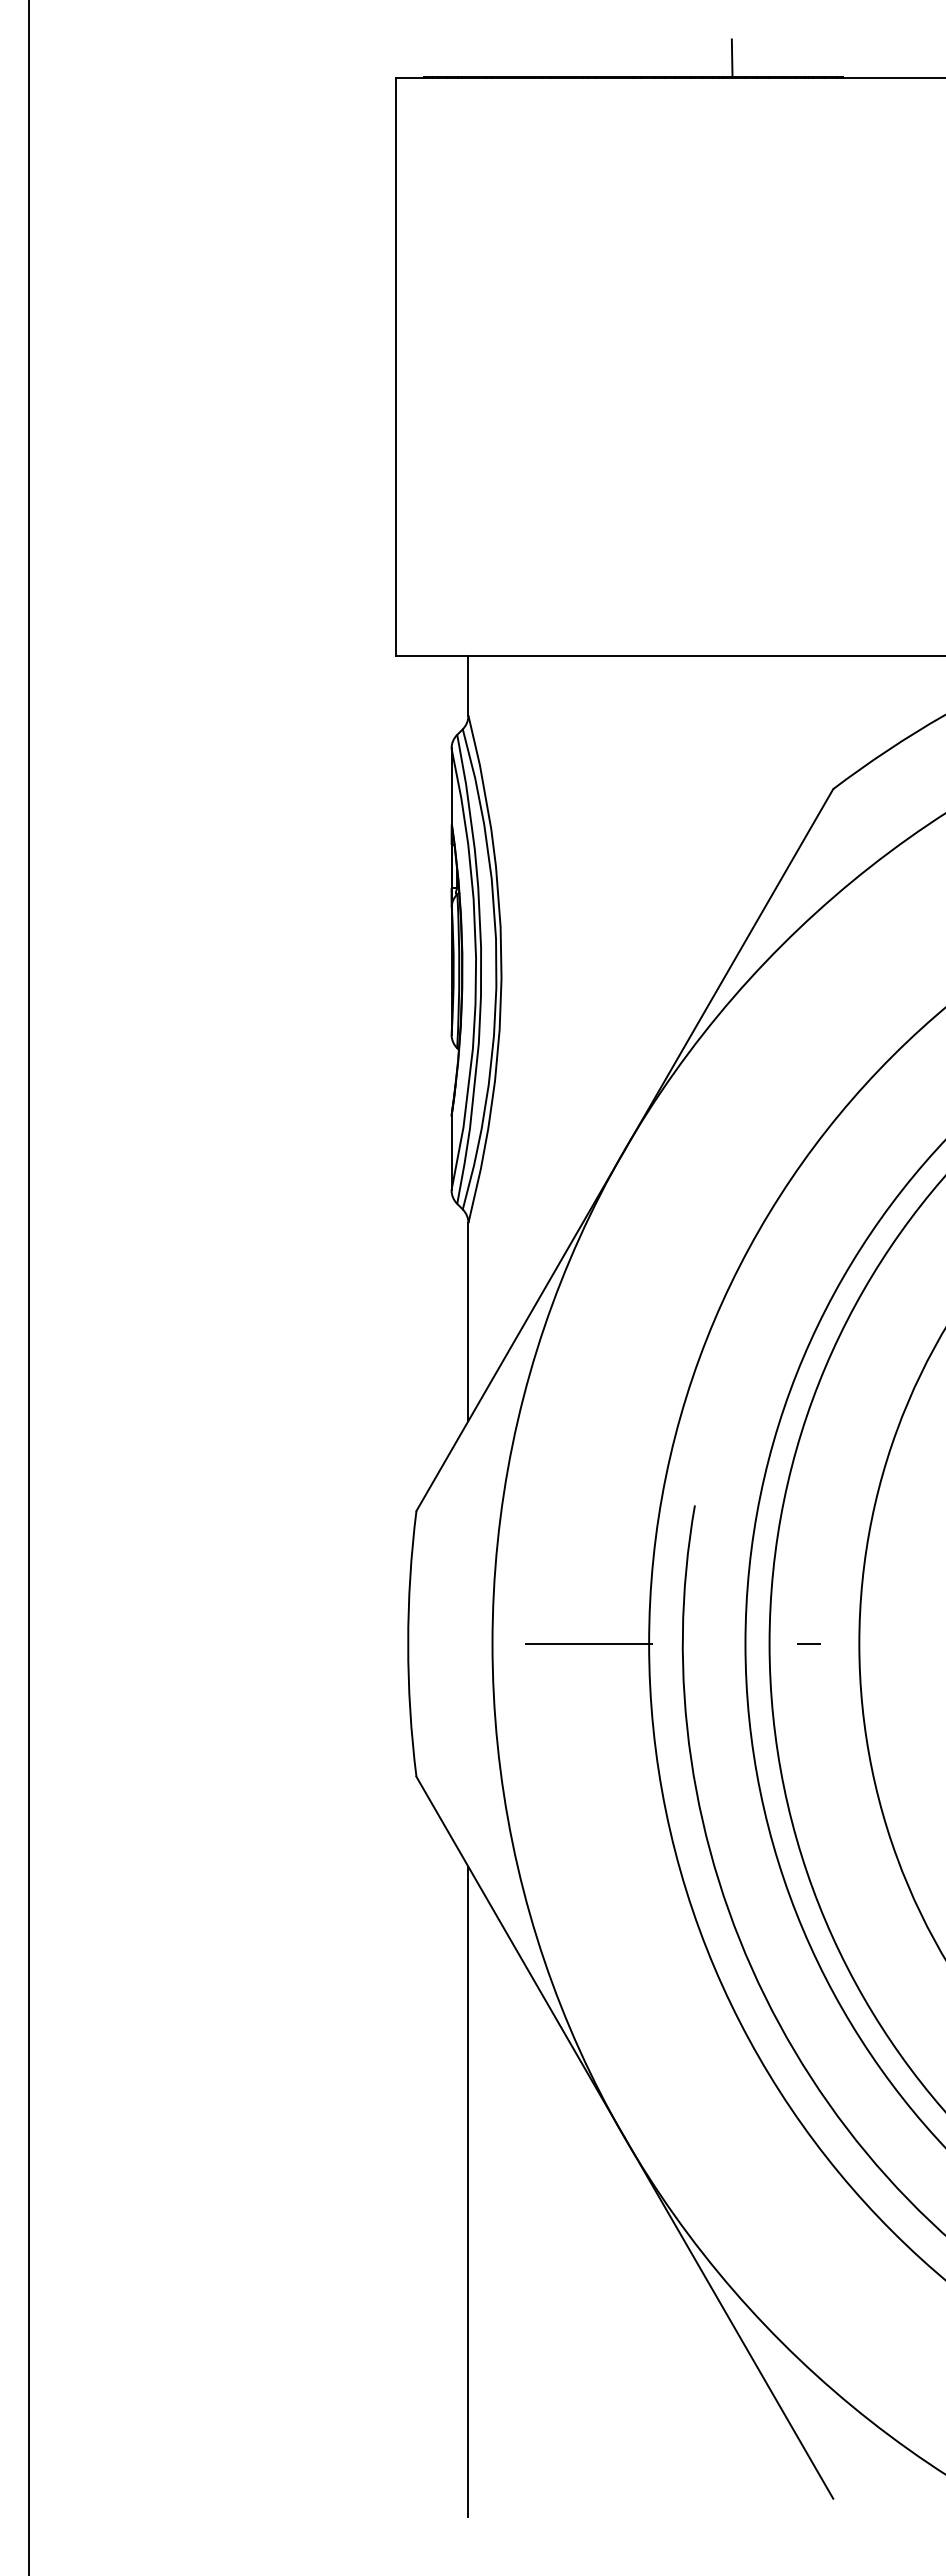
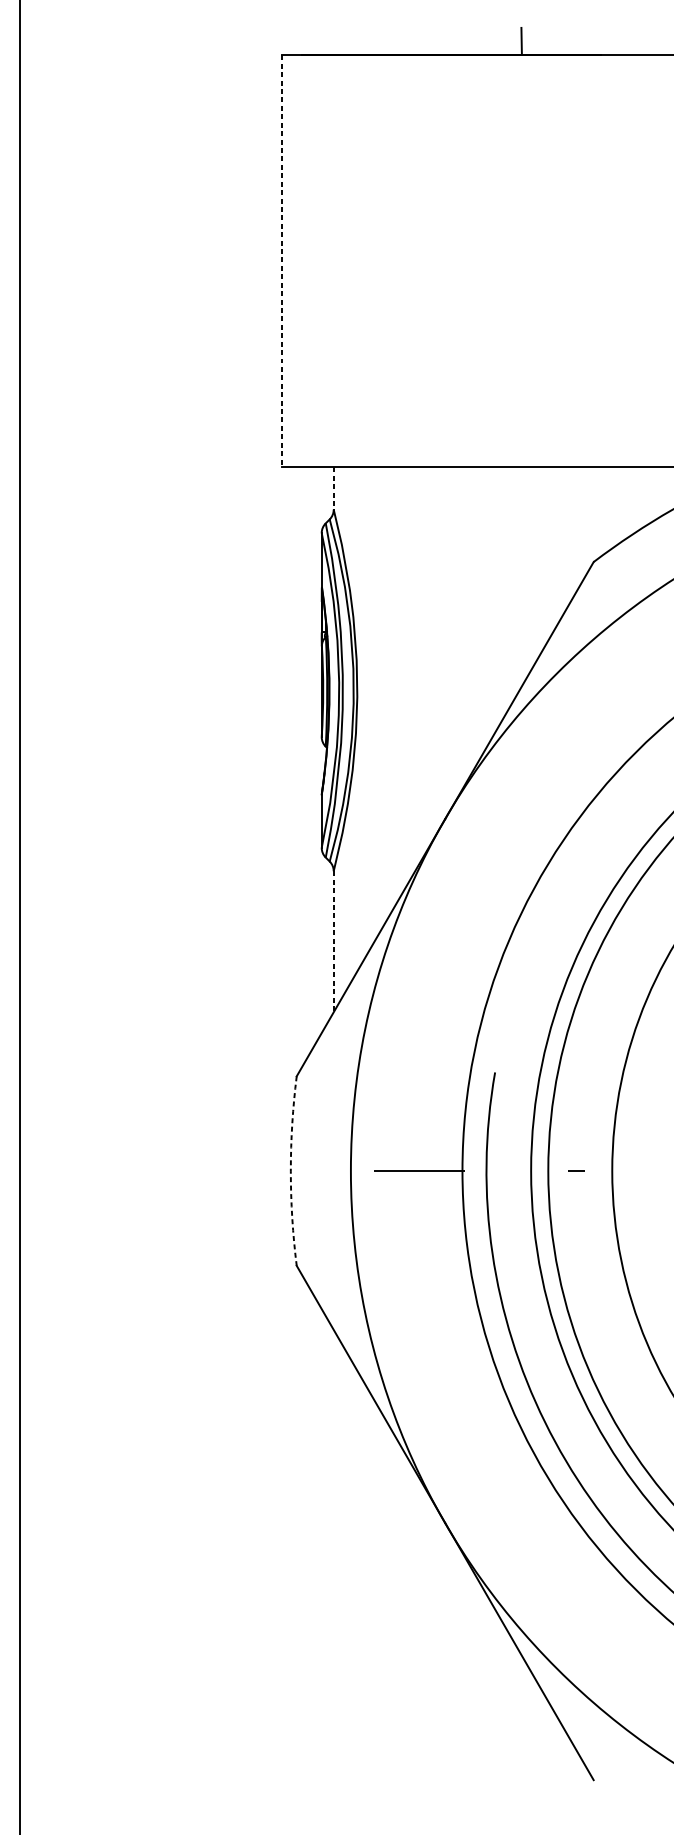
line: (396, 367) -> (282, 261), solid -> dashed
line: (468, 685) -> (333, 488), solid -> dashed
line: (468, 1322) -> (333, 942), solid -> dashed
arc: (408, 1643) -> (291, 1170), solid -> dashed
line: (468, 2191) -> (333, 1561), removed

